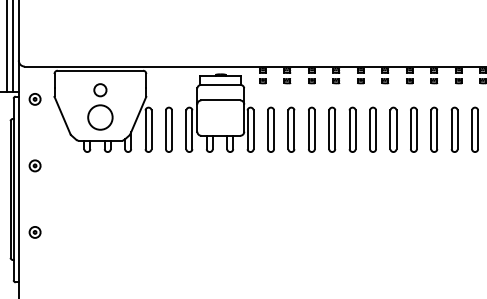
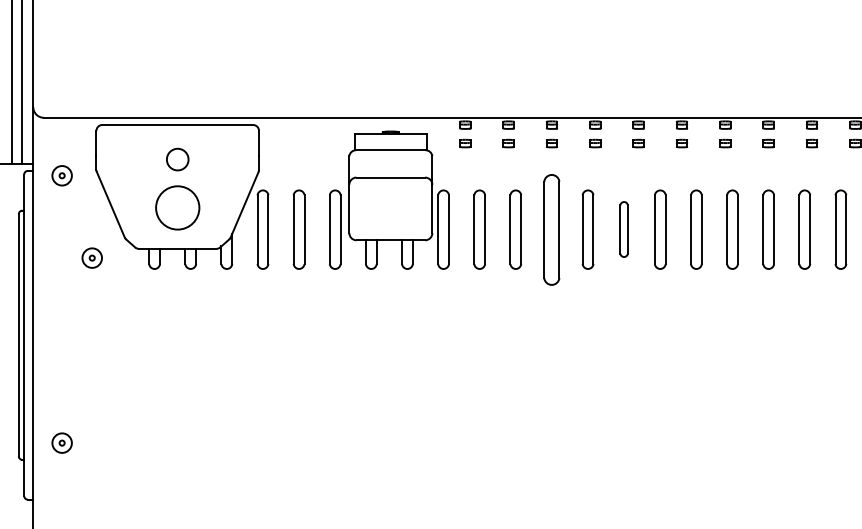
part: (311, 129) -> (551, 229), size x1.4
part: (352, 129) -> (623, 229), size x0.7
part: (34, 165) -> (91, 257), moved
part: (34, 232) -> (61, 443), moved

